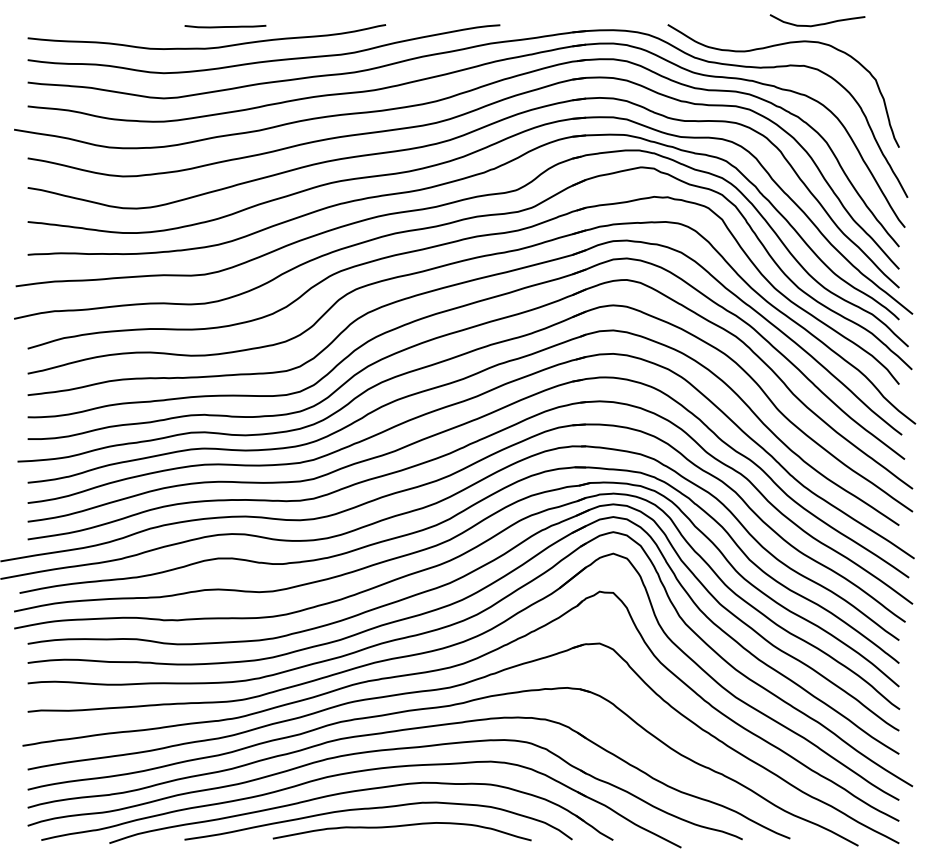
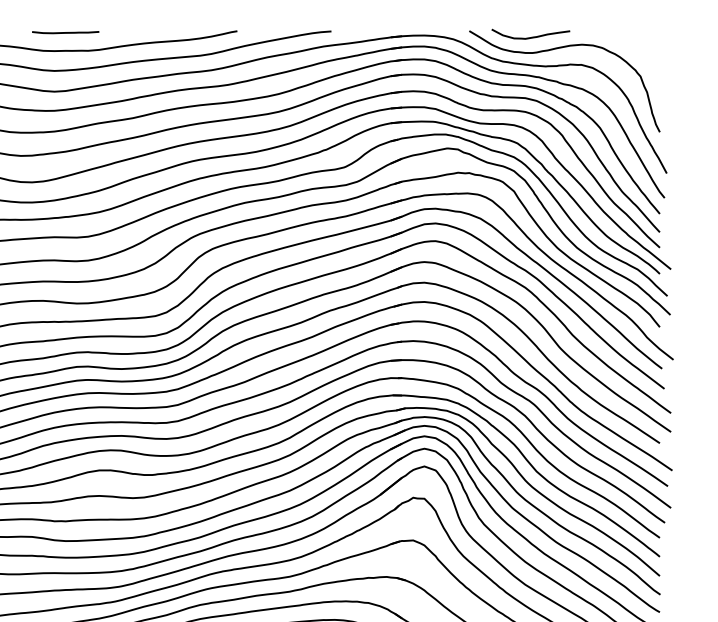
curve: (819, 23) -> (532, 36), moved
curve: (225, 26) -> (65, 32), moved

